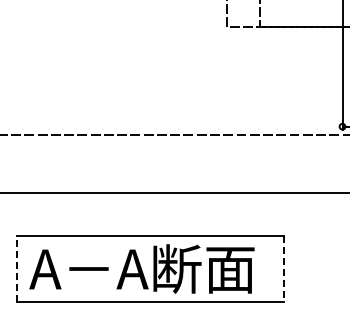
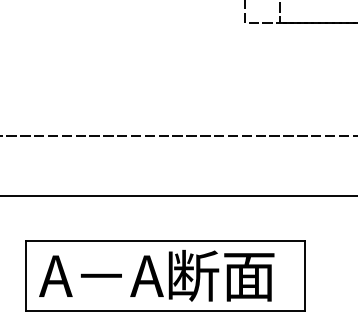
line: (16, 268) -> (25, 275), dashed -> solid
line: (283, 269) -> (304, 276), dashed -> solid

